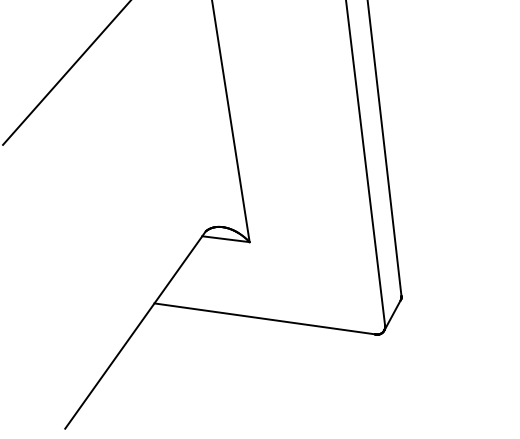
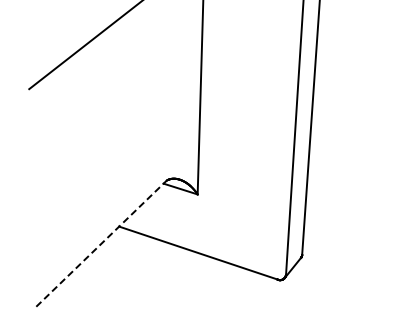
line: (135, 329) -> (101, 243), solid -> dashed

